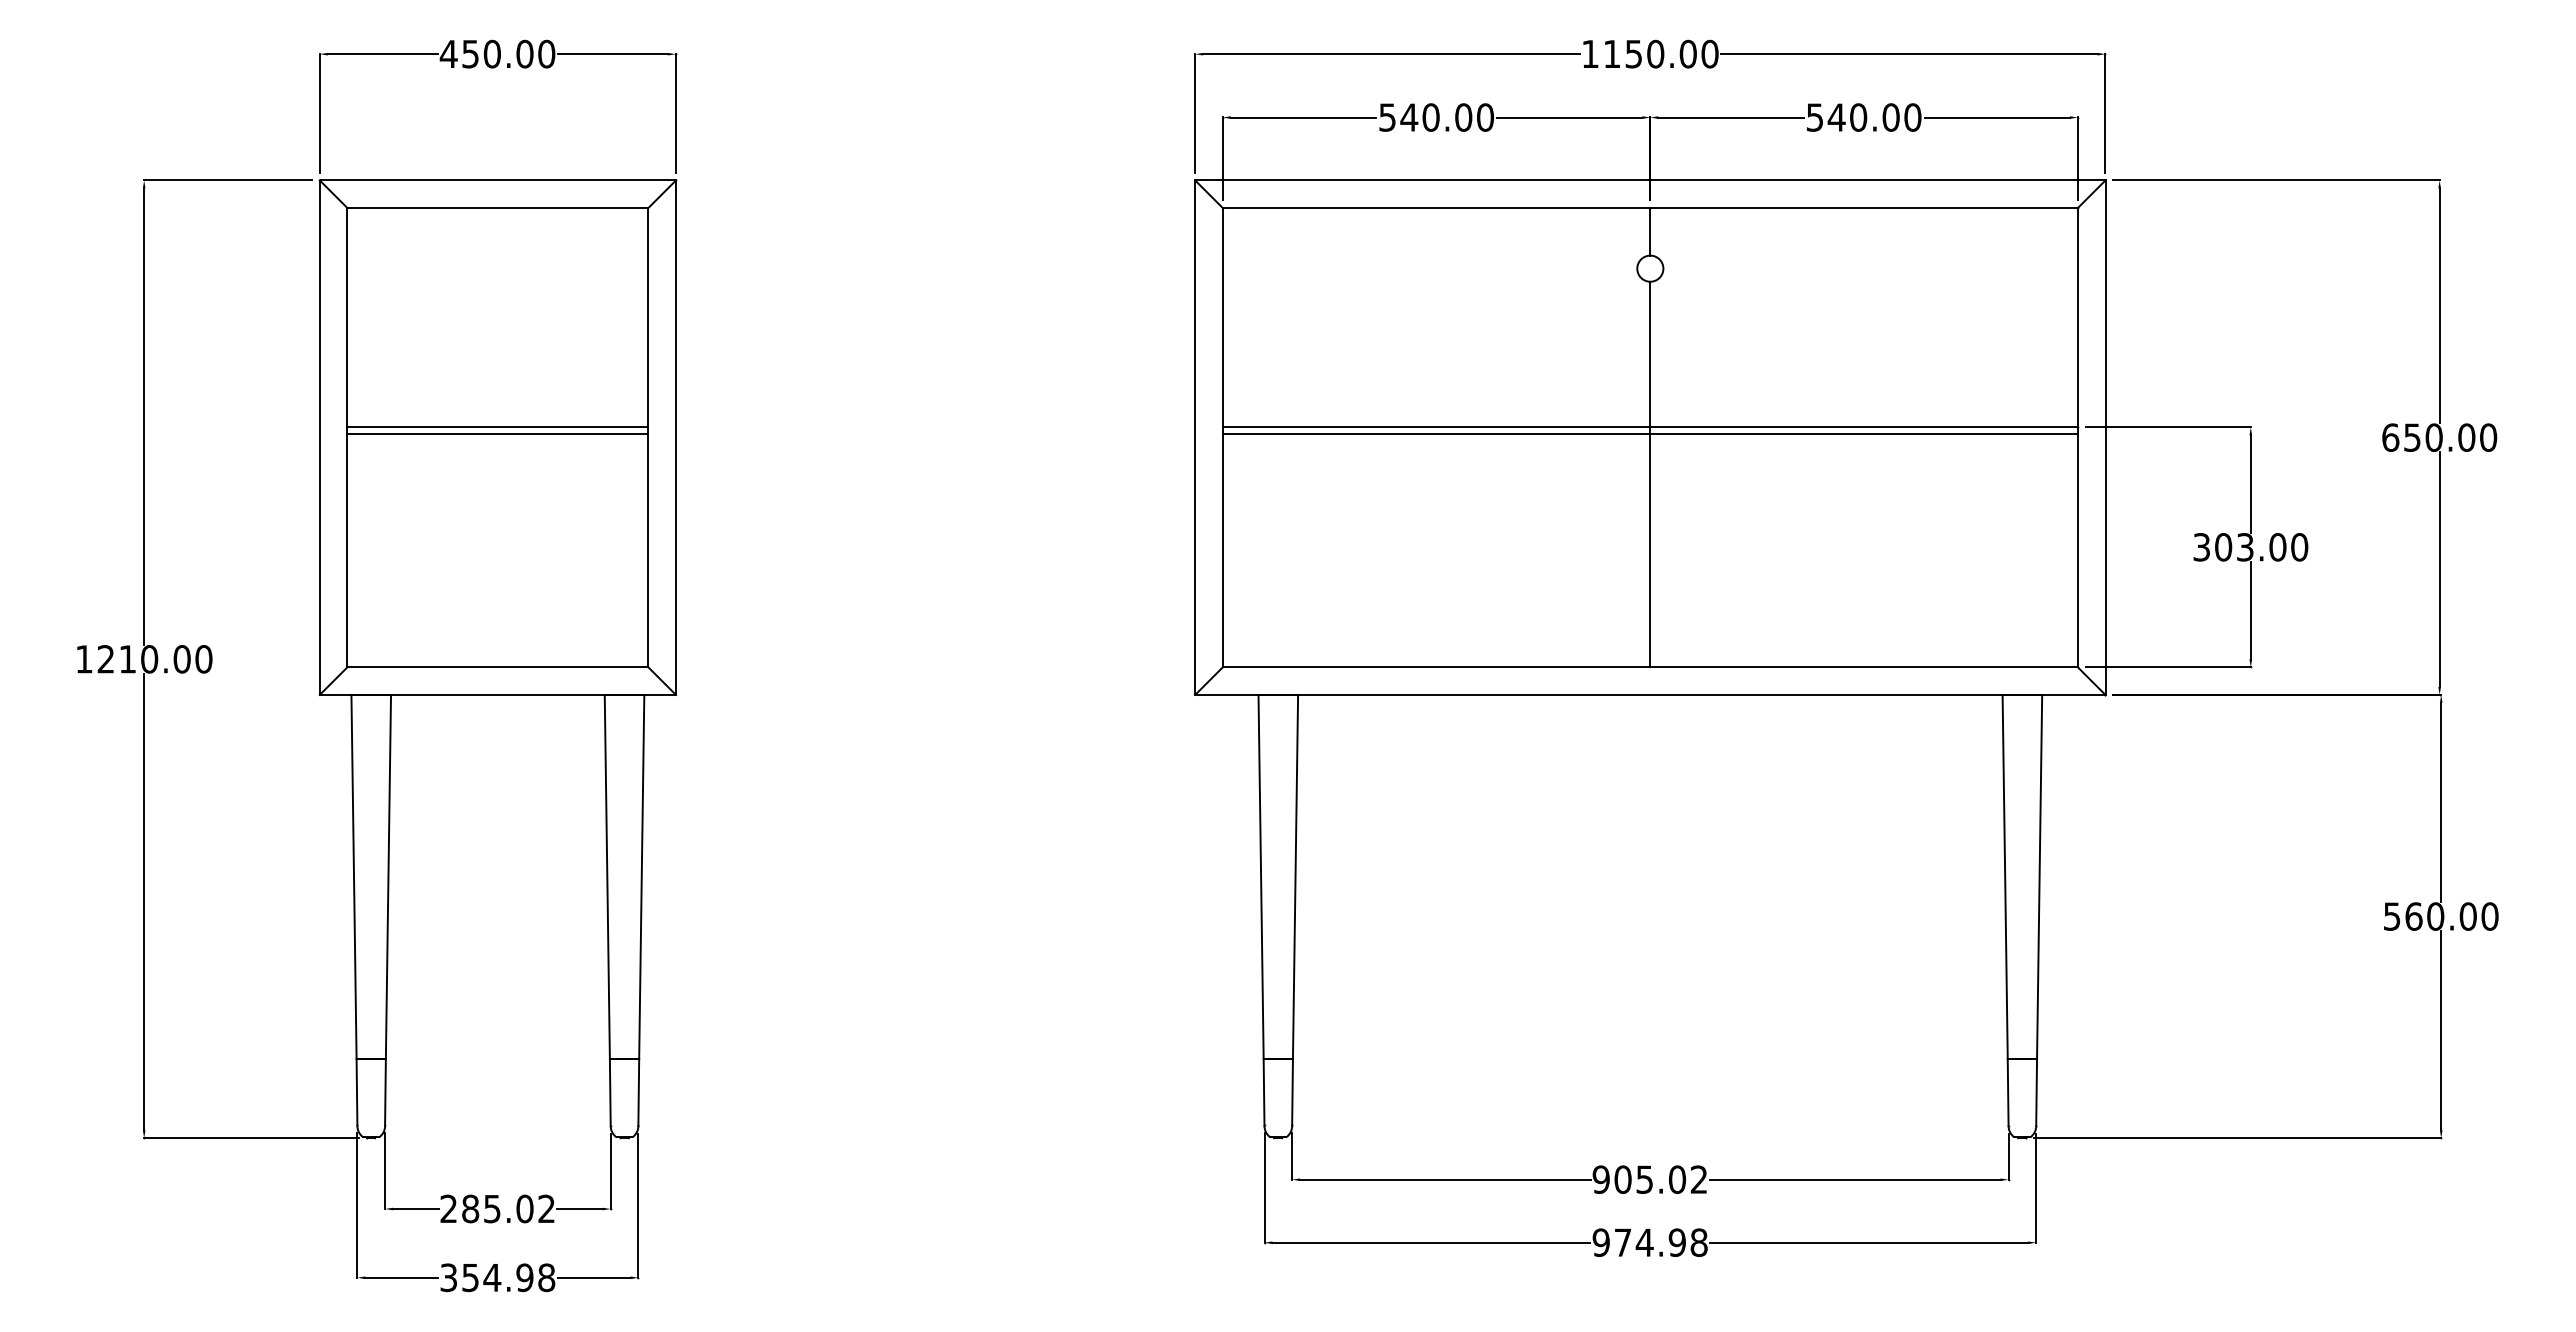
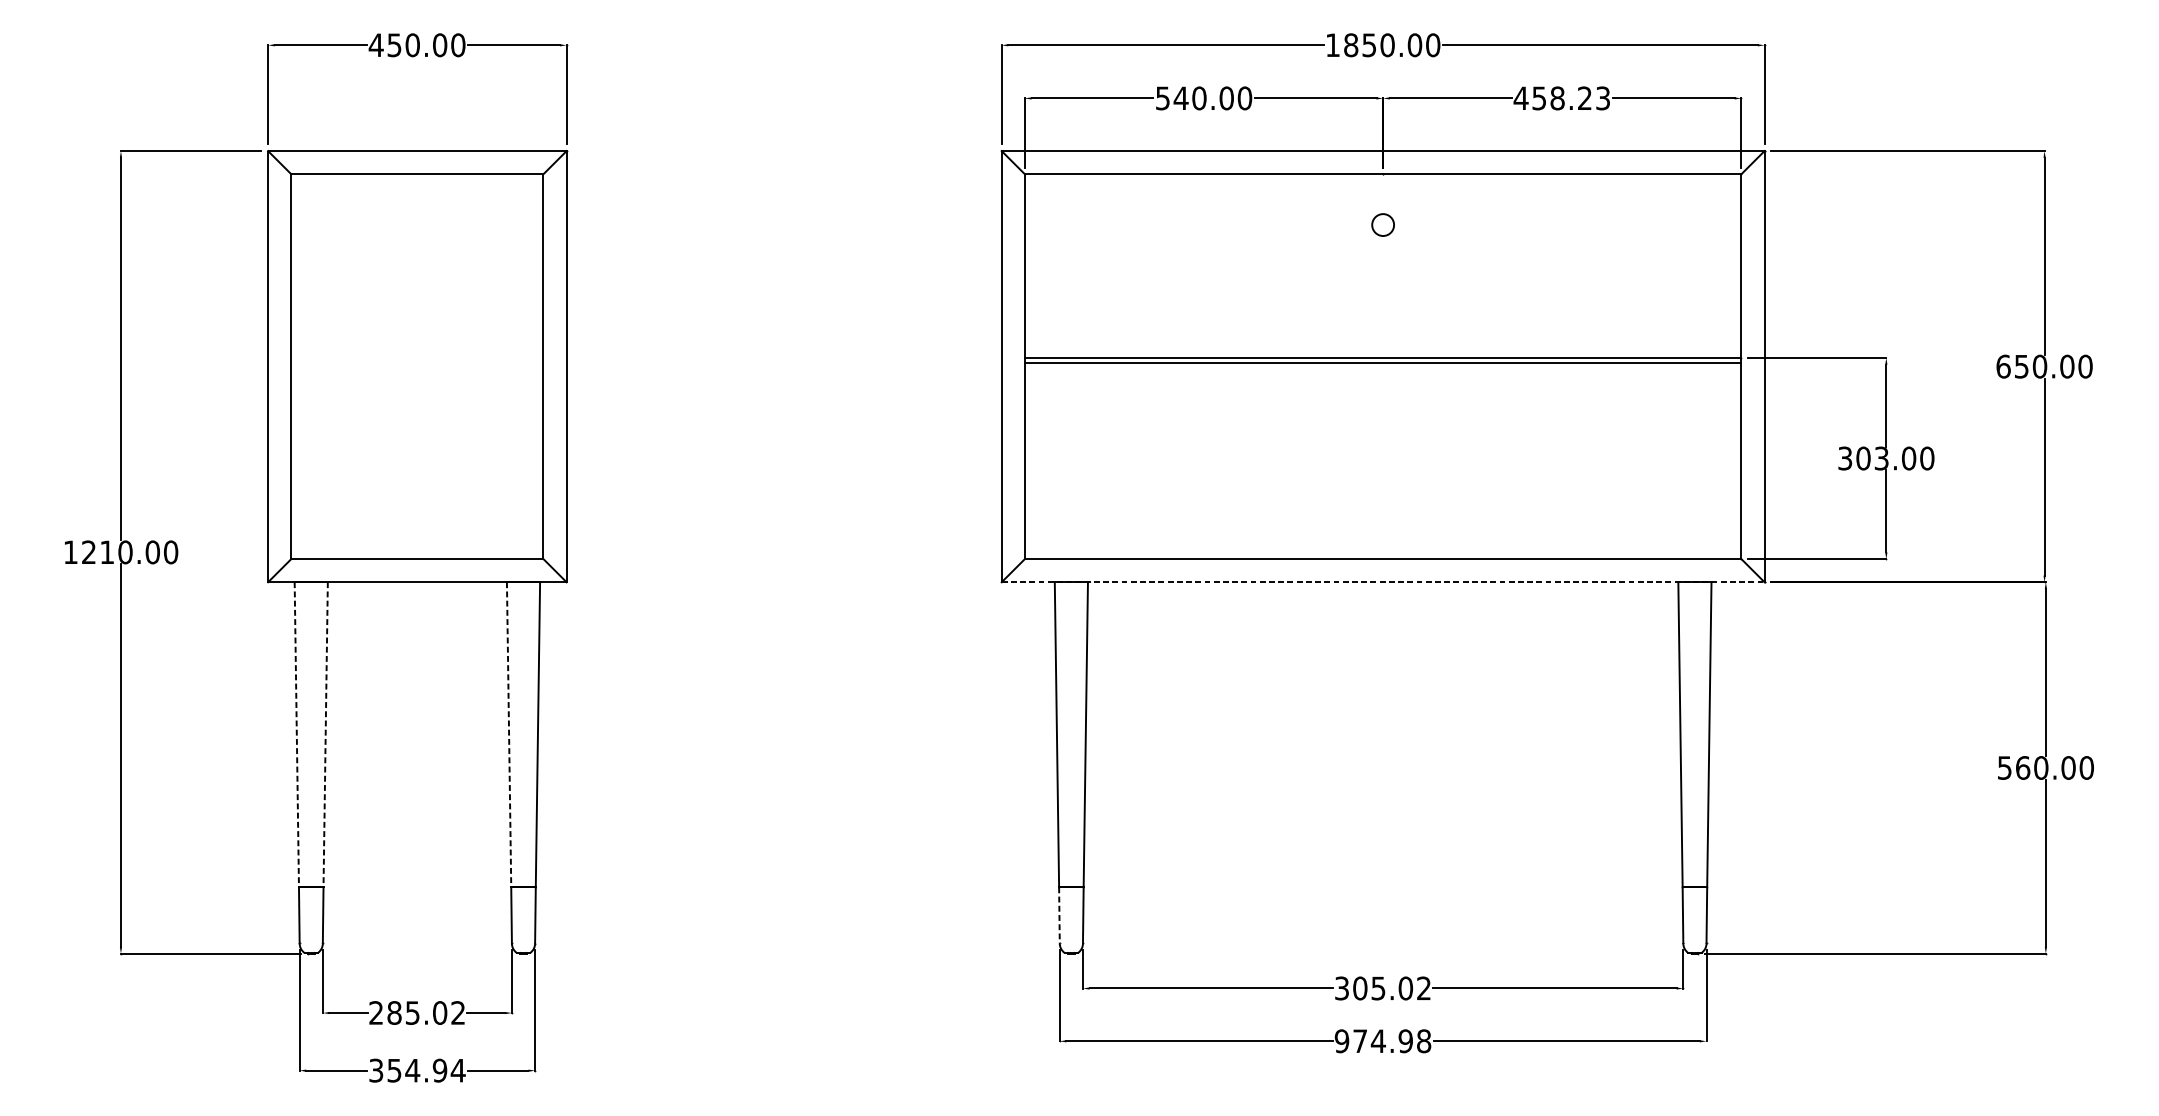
text: (1611, 53) -> (1350, 44), 1150.00 -> 1850.00
text: (1863, 117) -> (1561, 98), 540.00 -> 458.23
line: (1650, 231) -> (1383, 193), removed
line: (497, 427) -> (417, 358), removed
line: (497, 433) -> (417, 363), removed
line: (1650, 474) -> (1383, 397), removed
line: (1650, 694) -> (1383, 581), solid -> dashed
line: (354, 877) -> (297, 735), solid -> dashed
line: (388, 877) -> (325, 735), solid -> dashed
line: (607, 877) -> (509, 735), solid -> dashed
line: (1264, 1092) -> (1059, 915), solid -> dashed
text: (1600, 1179) -> (1341, 988), 905.02 -> 305.02
text: (546, 1277) -> (458, 1070), 354.98 -> 354.94

